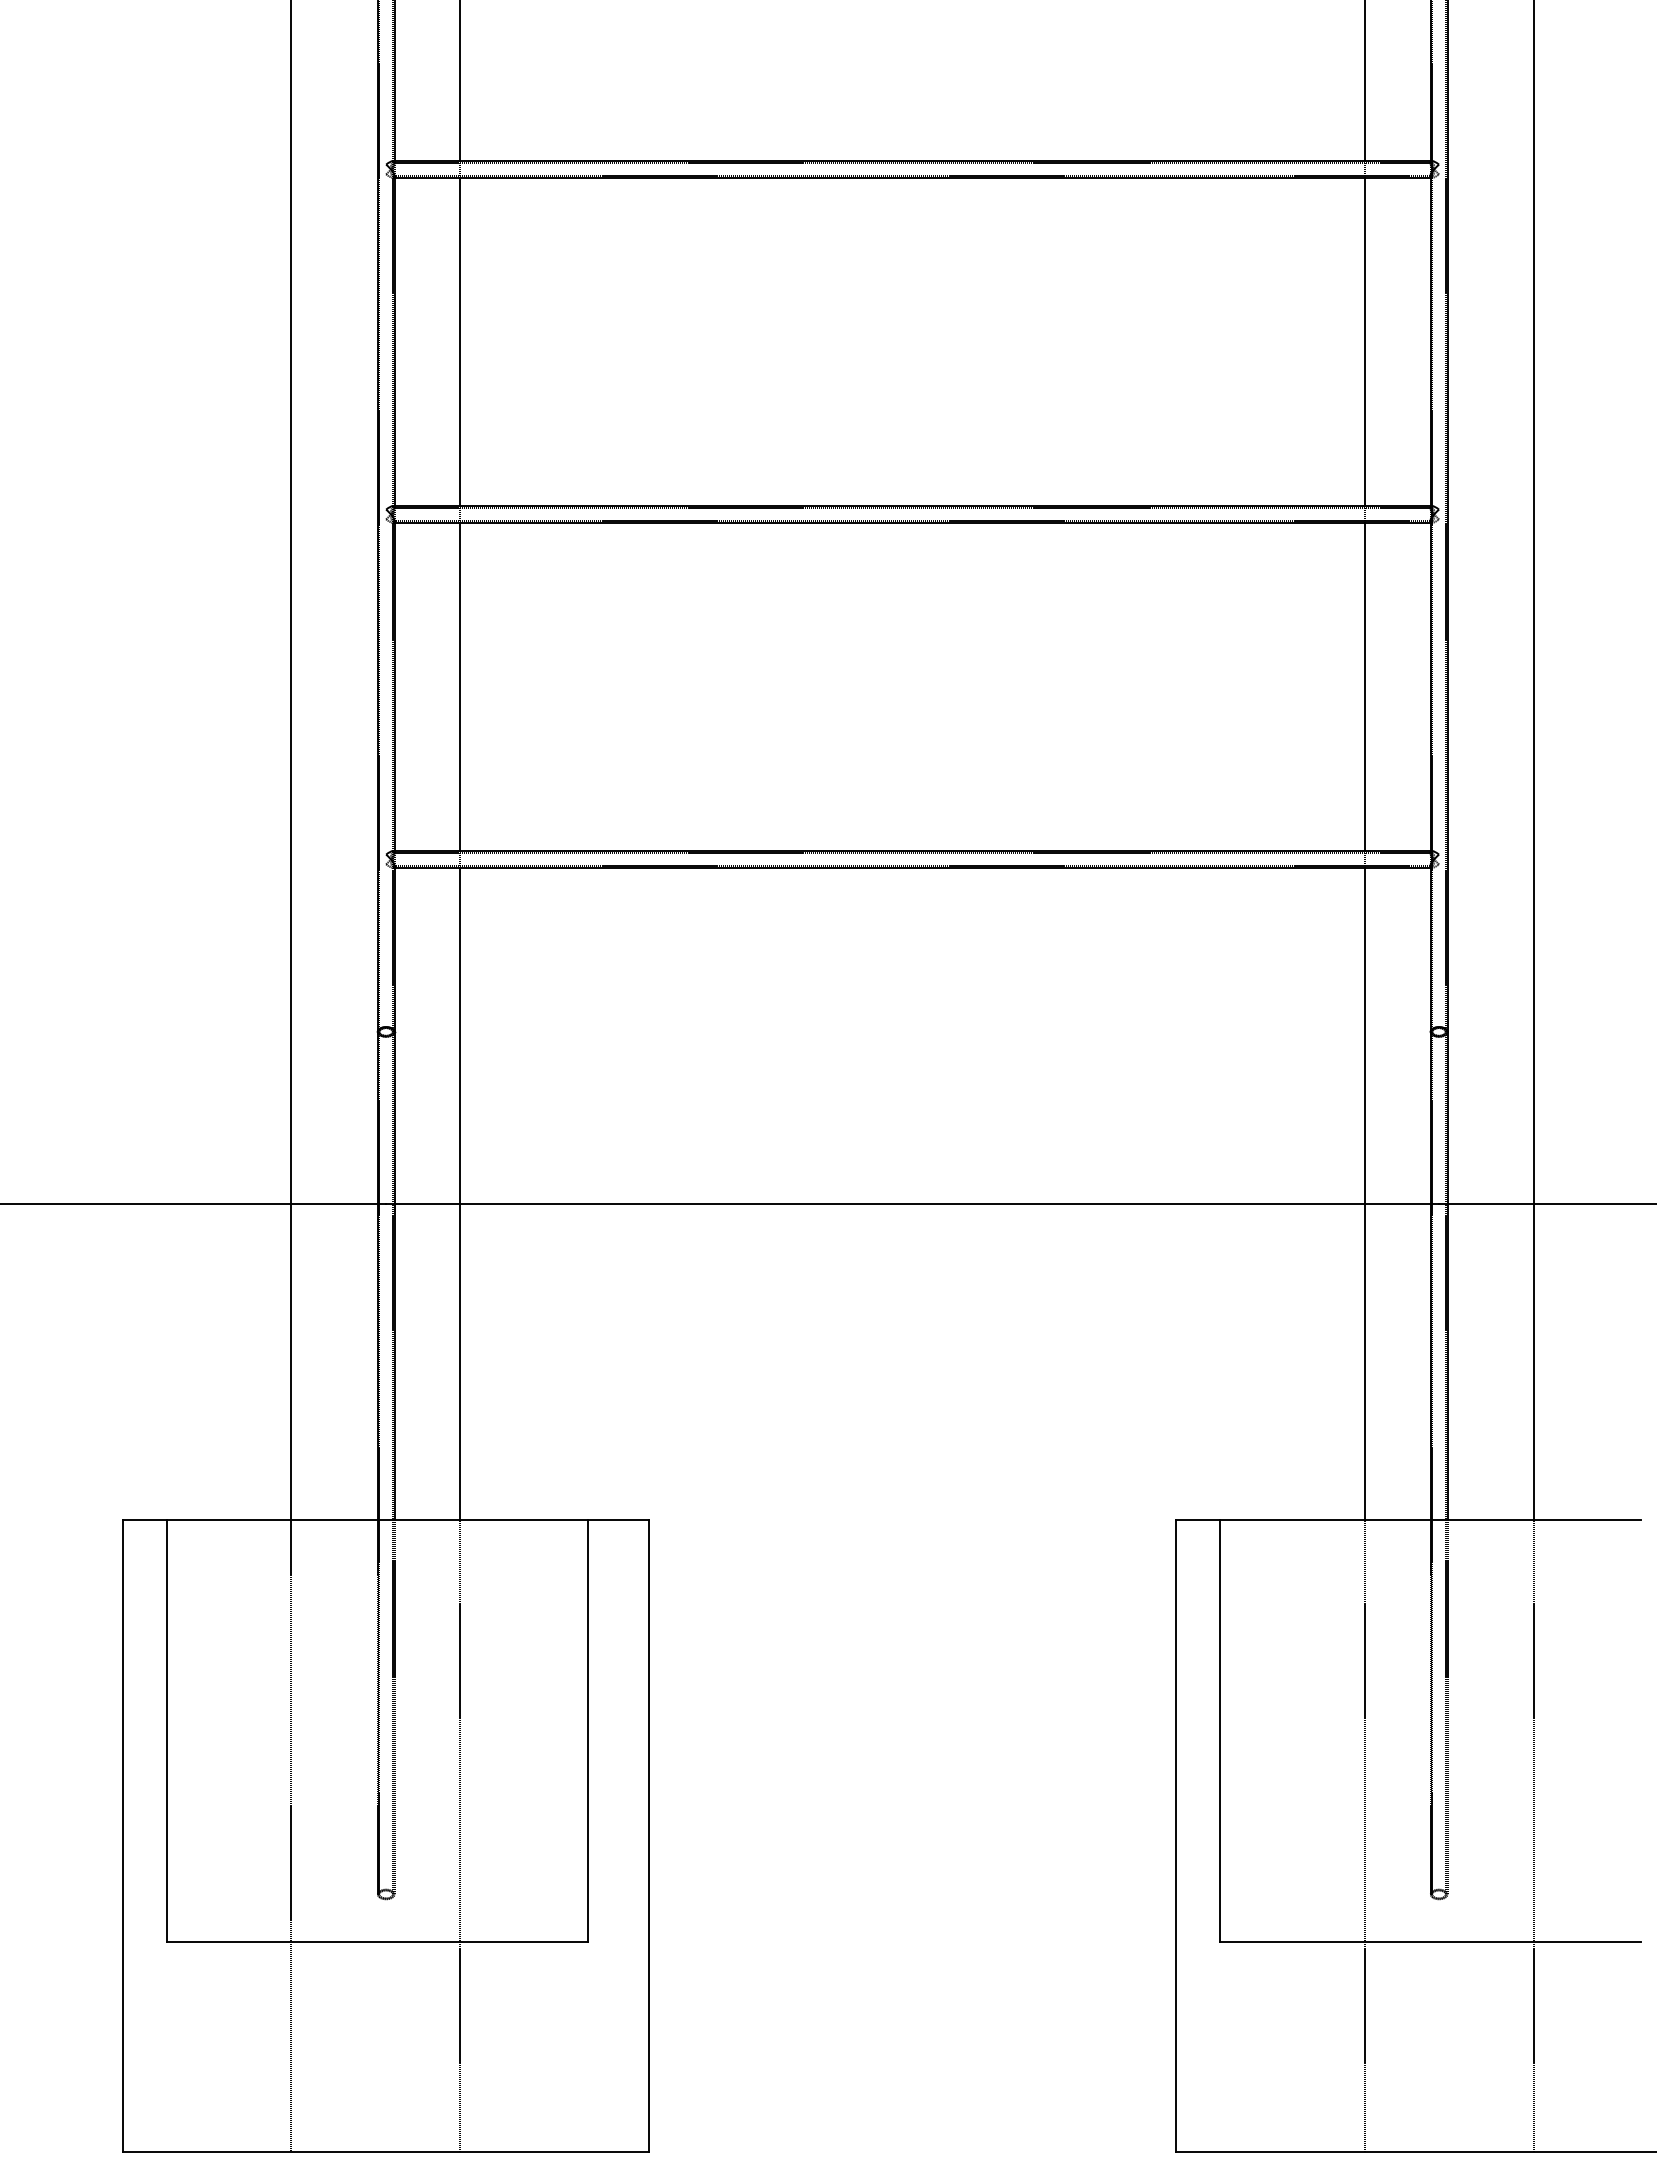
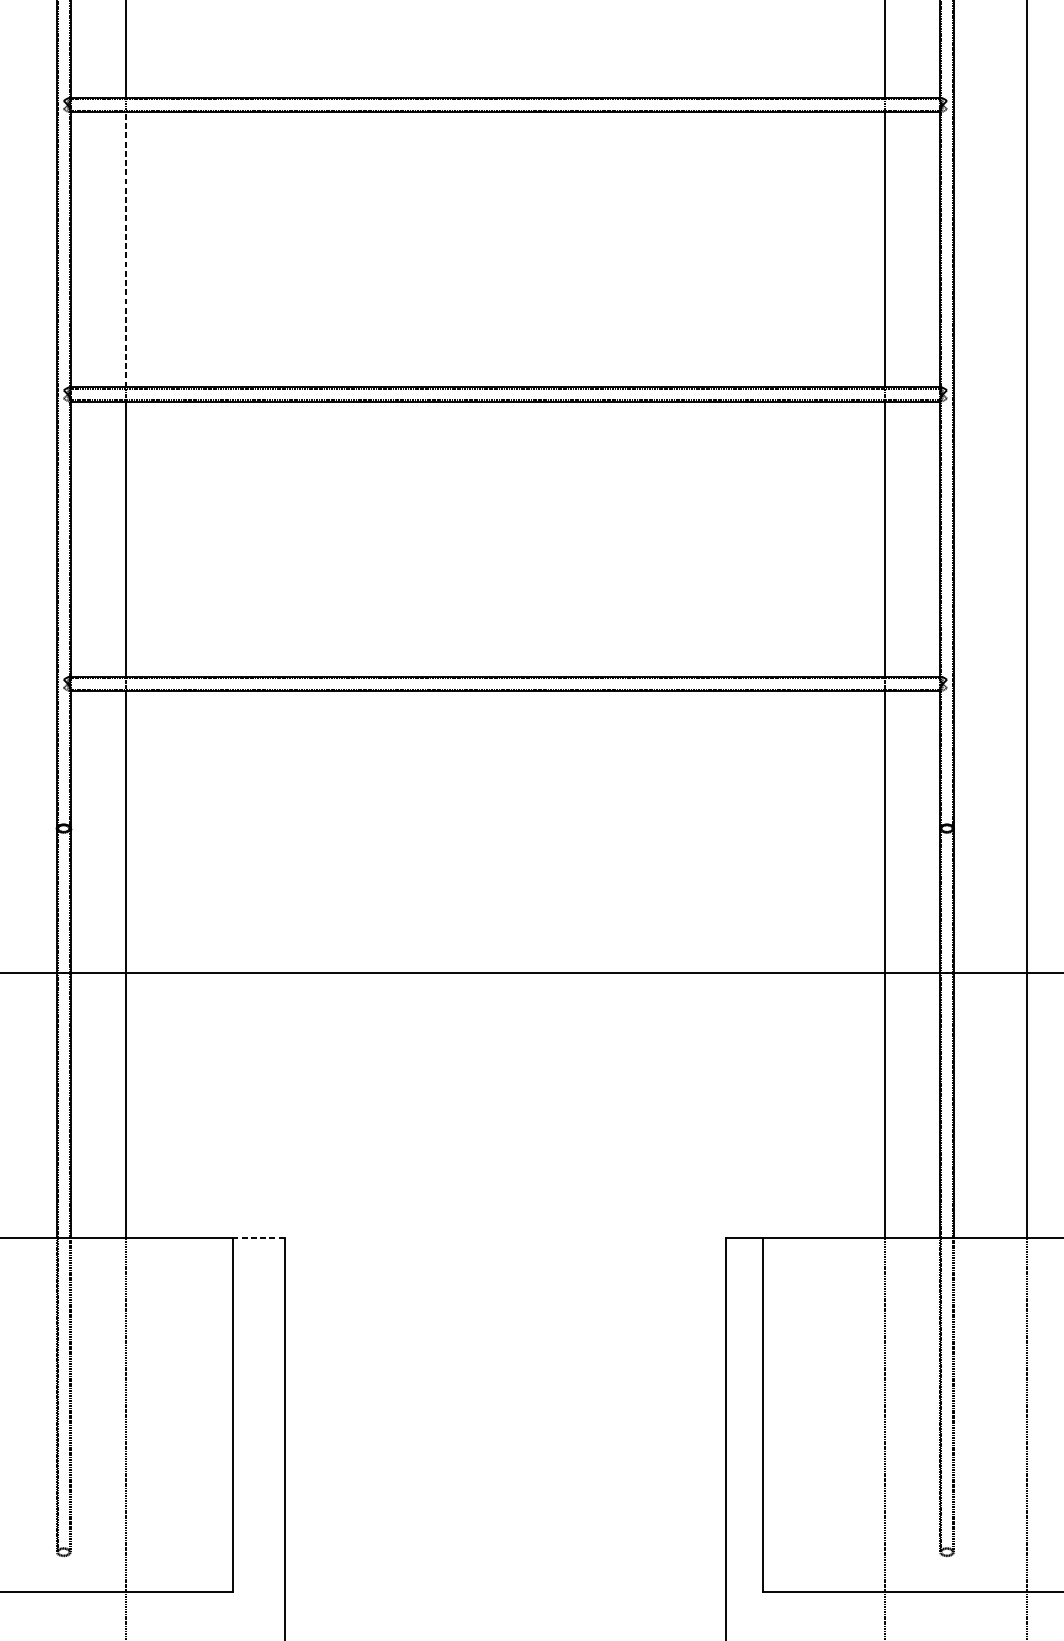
line: (459, 341) -> (125, 249), solid -> dashed
line: (618, 1520) -> (258, 1238), solid -> dashed

